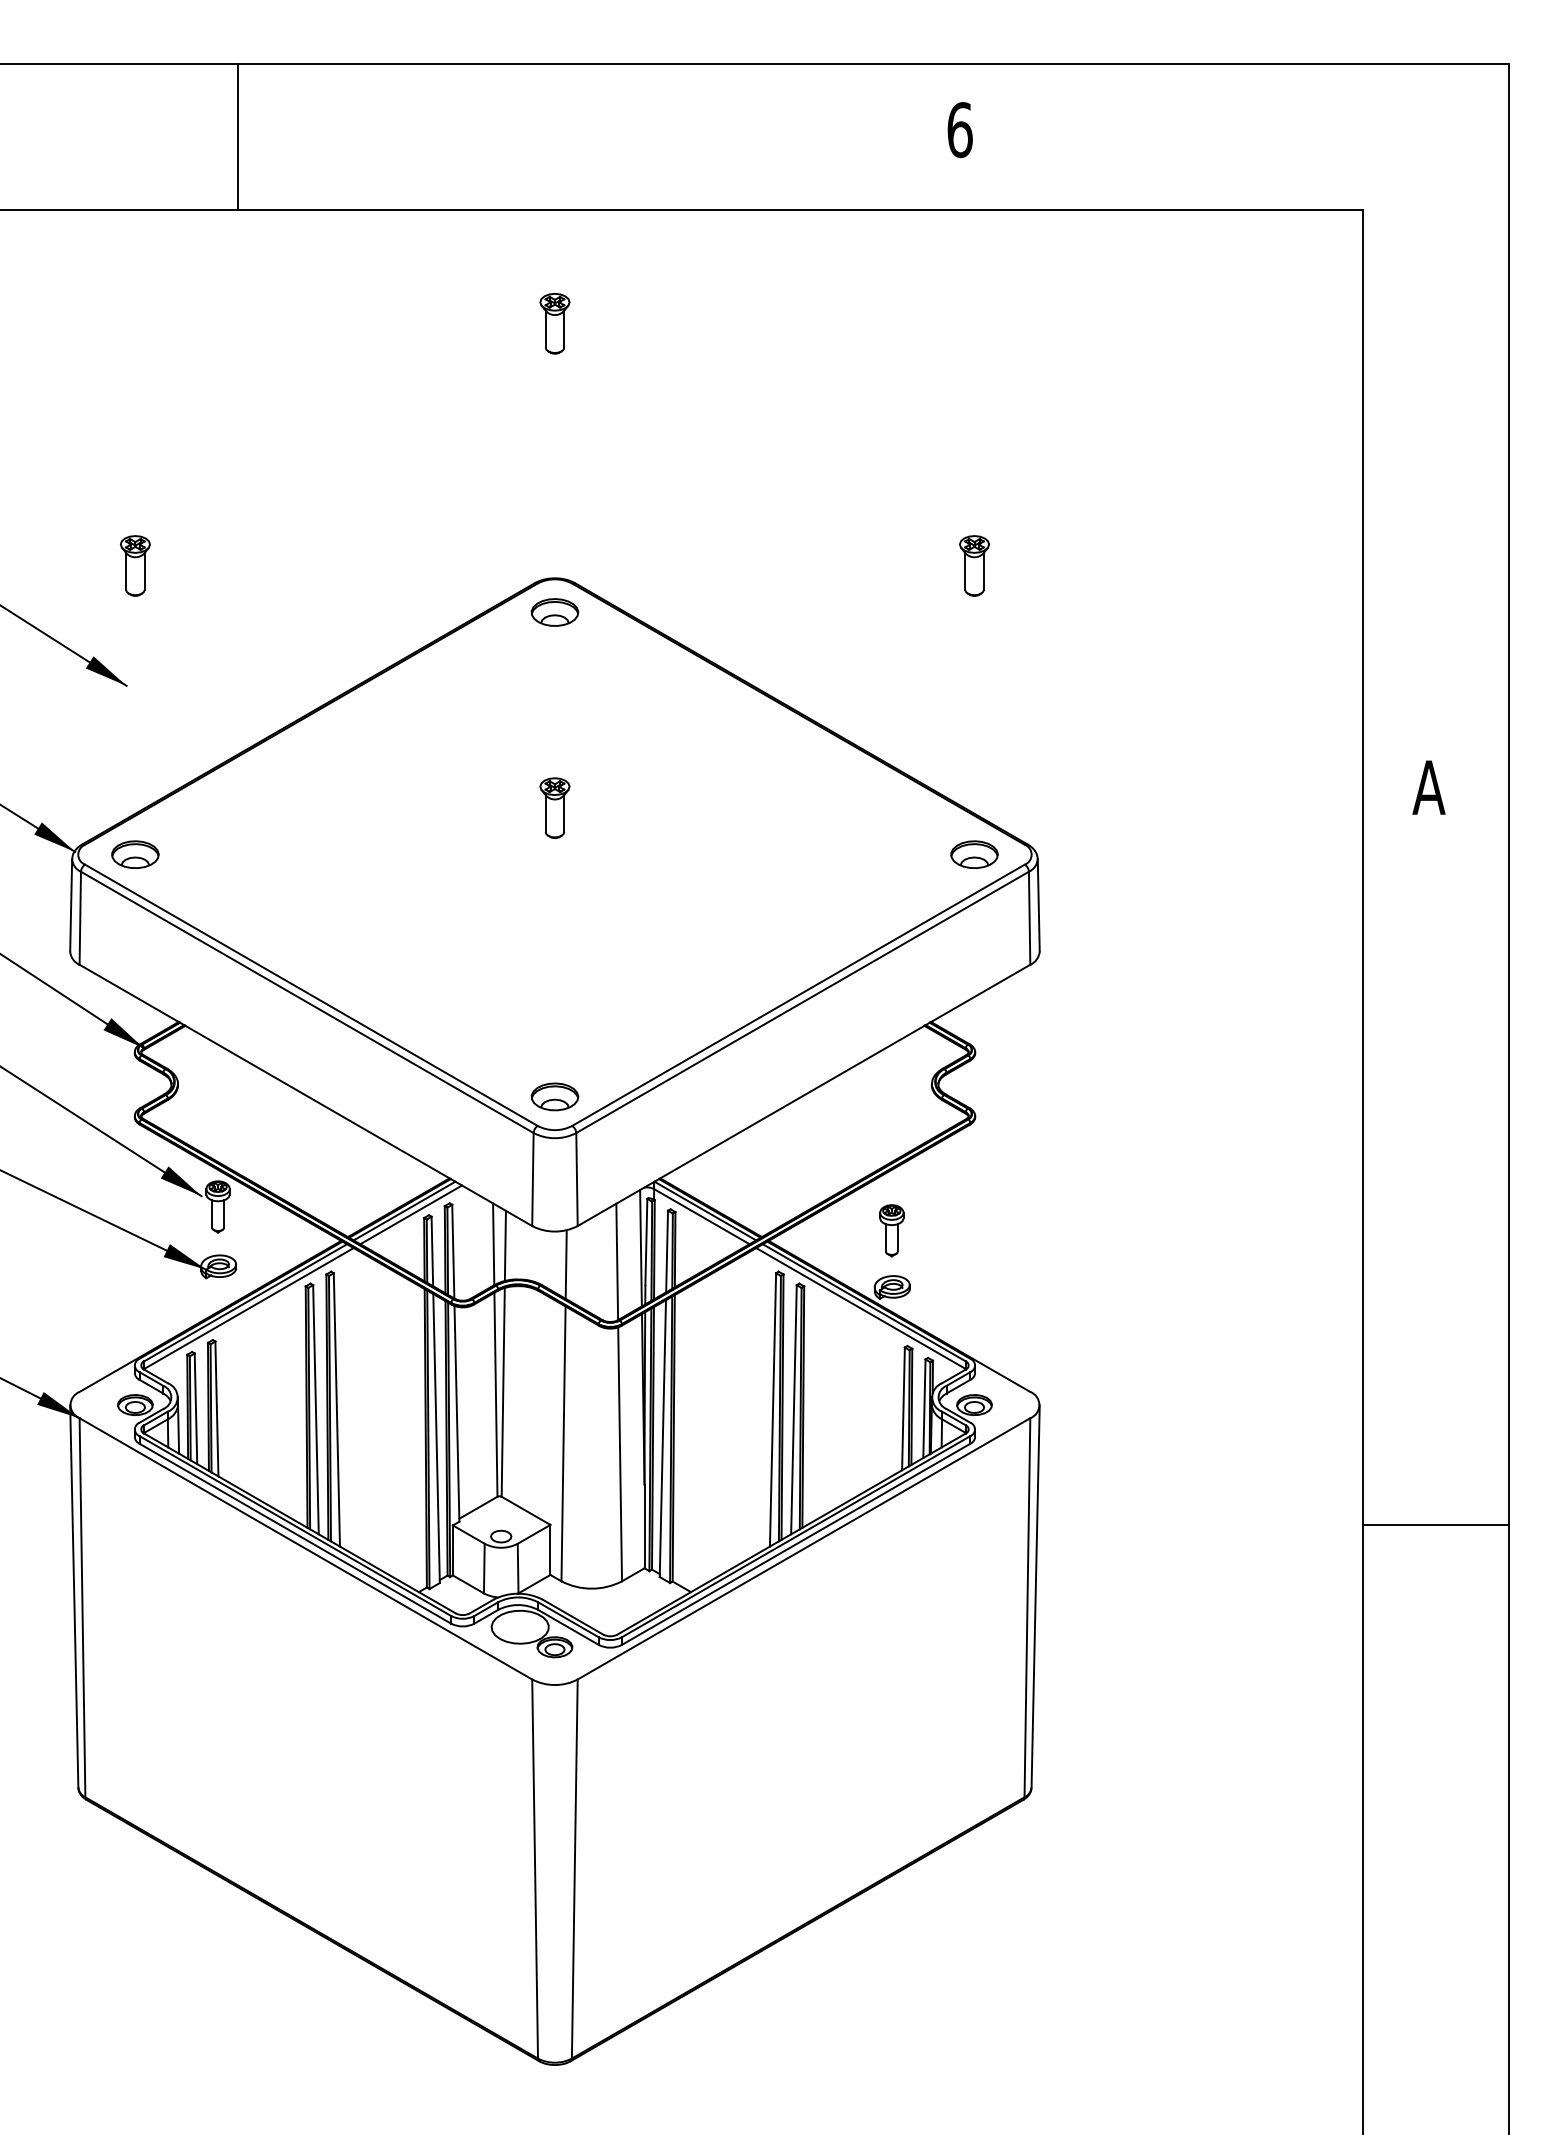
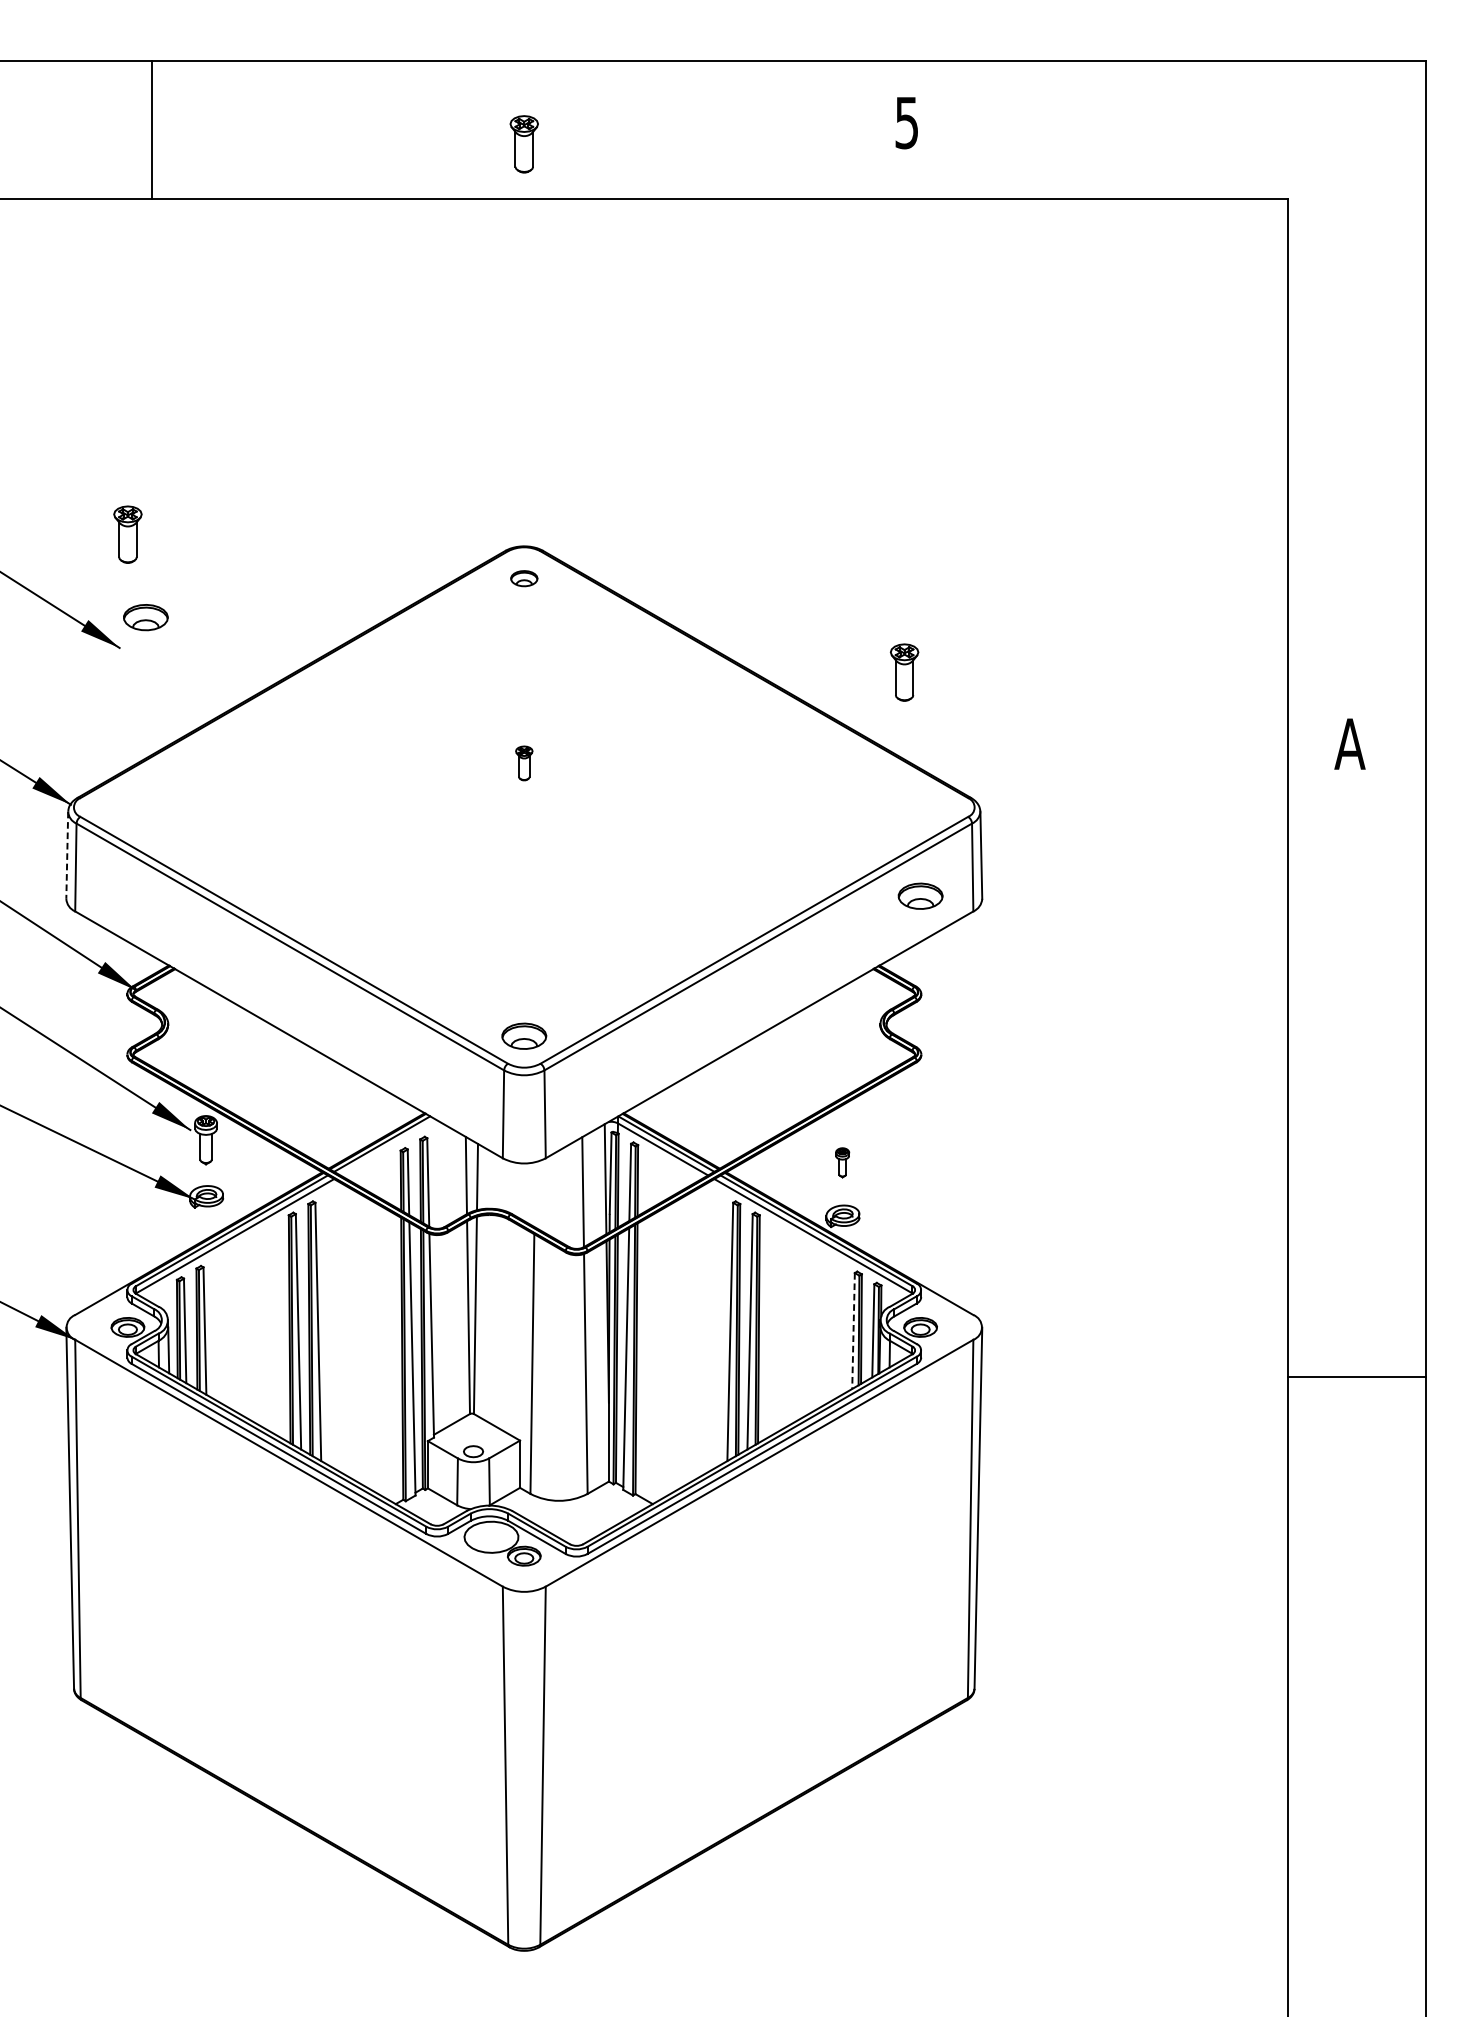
text: (959, 130) -> (906, 123), 6 -> 5
line: (237, 137) -> (151, 129), moved
part: (554, 323) -> (523, 144), moved
part: (974, 565) -> (904, 672), moved
part: (554, 612) -> (523, 578), size x0.6
part: (554, 807) -> (523, 762), size x0.6
part: (135, 854) -> (145, 617), moved
part: (974, 854) -> (920, 896), moved
line: (71, 905) -> (67, 855), solid -> dashed
line: (411, 1214) -> (388, 1147), removed
part: (891, 1230) -> (842, 1162), size x0.6
line: (565, 1264) -> (534, 1194), removed
line: (903, 1409) -> (853, 1331), solid -> dashed
line: (1436, 1525) -> (1357, 1376), moved

